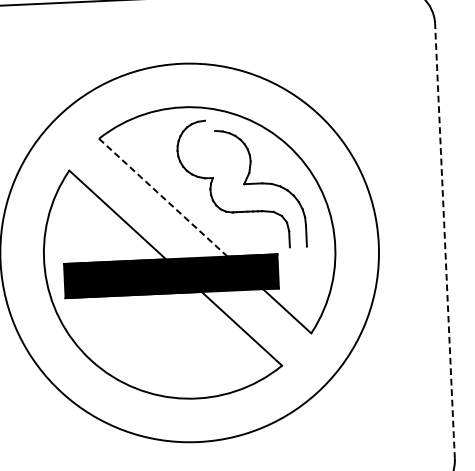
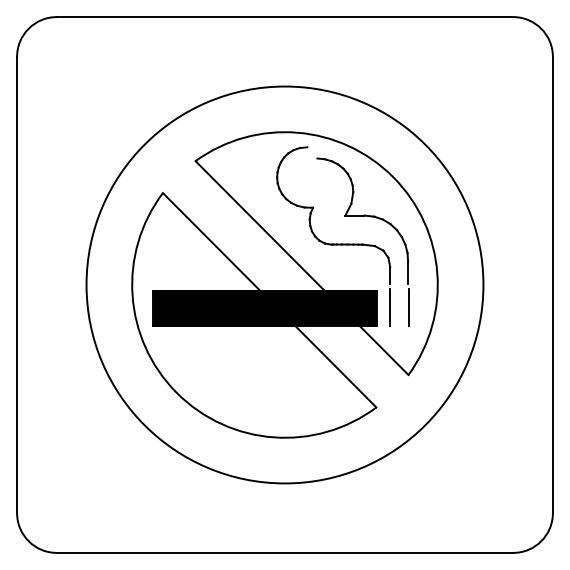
line: (163, 198) -> (260, 226), dashed -> solid
line: (444, 240) -> (552, 284), dashed -> solid
line: (291, 269) -> (390, 307), added
line: (309, 269) -> (409, 307), added

